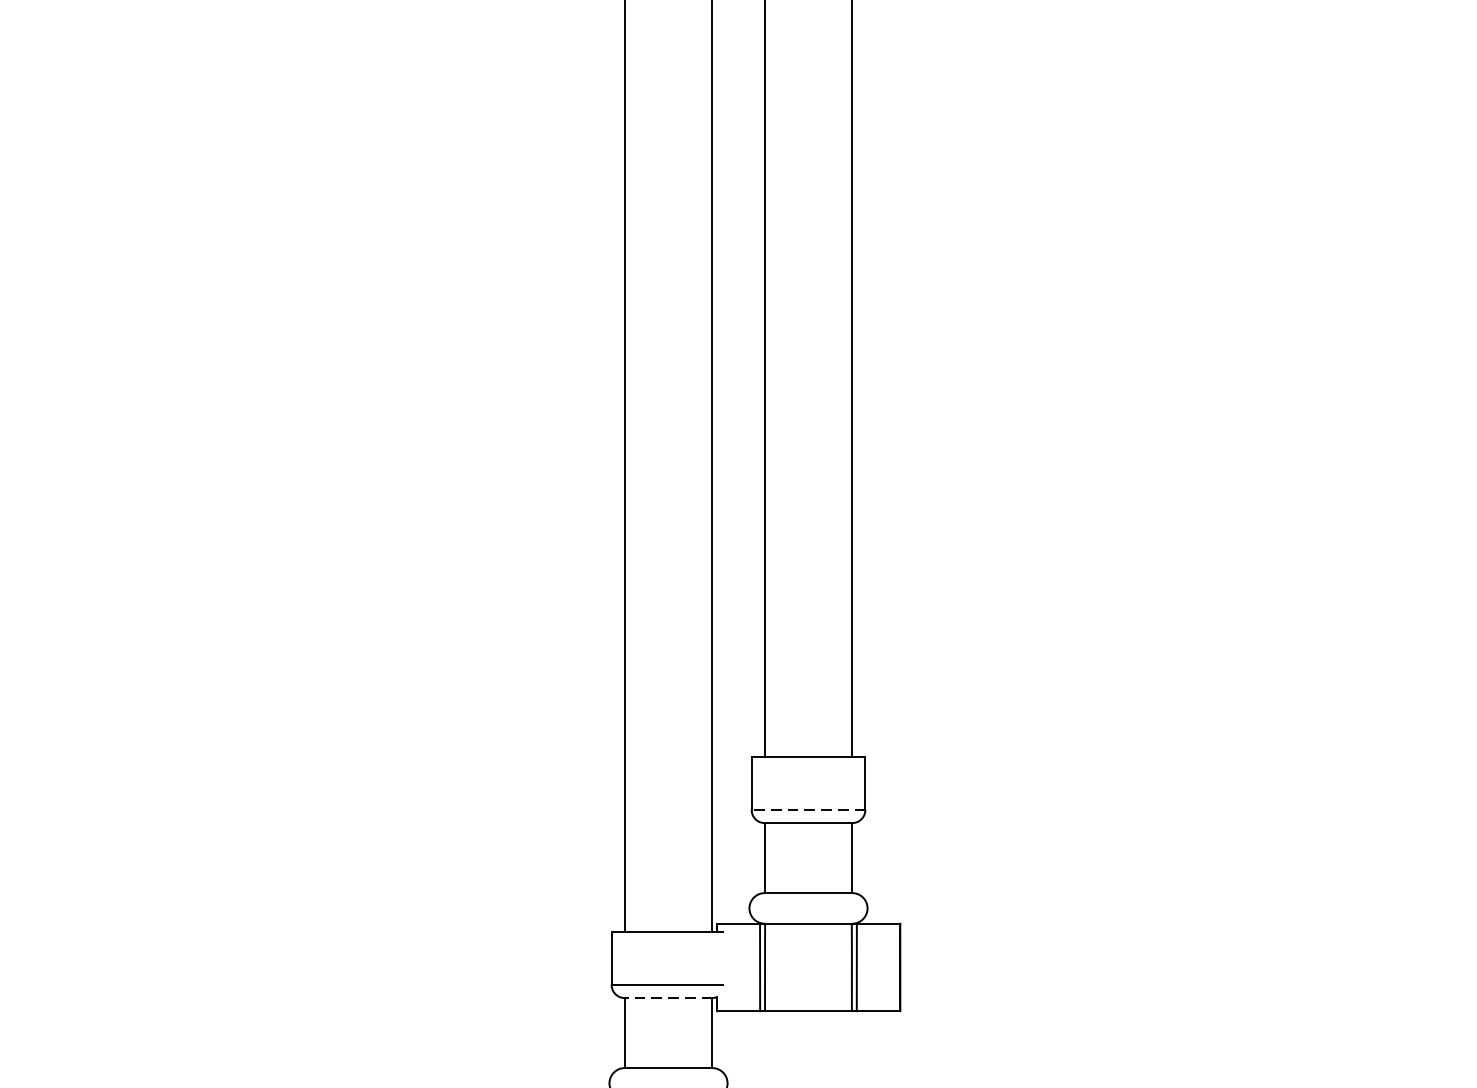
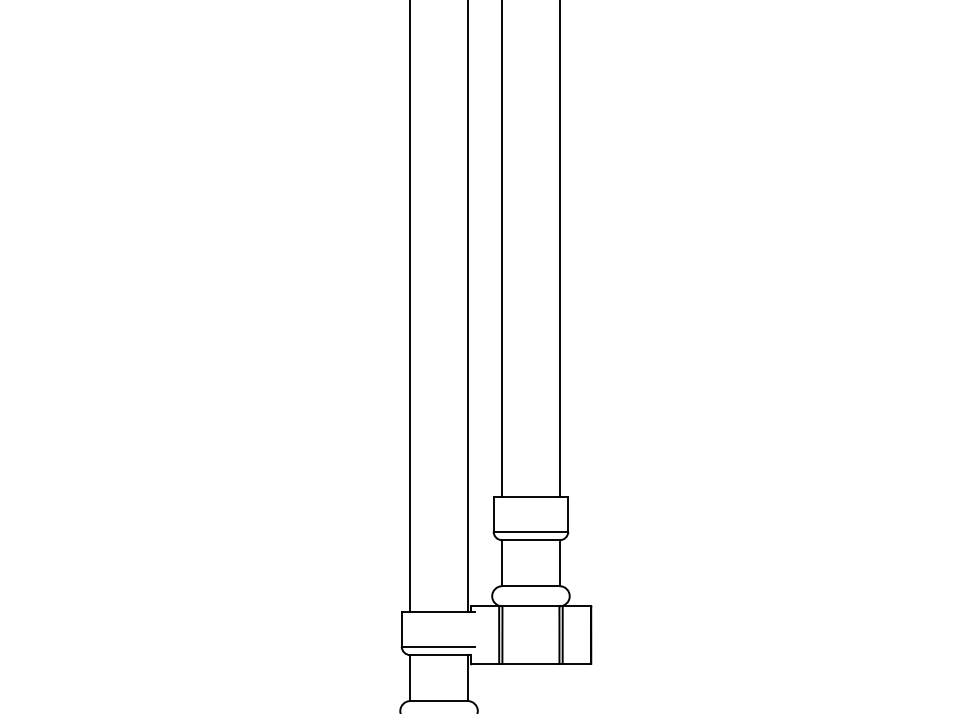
line: (807, 809) -> (530, 531), dashed -> solid
line: (669, 998) -> (439, 655), dashed -> solid

